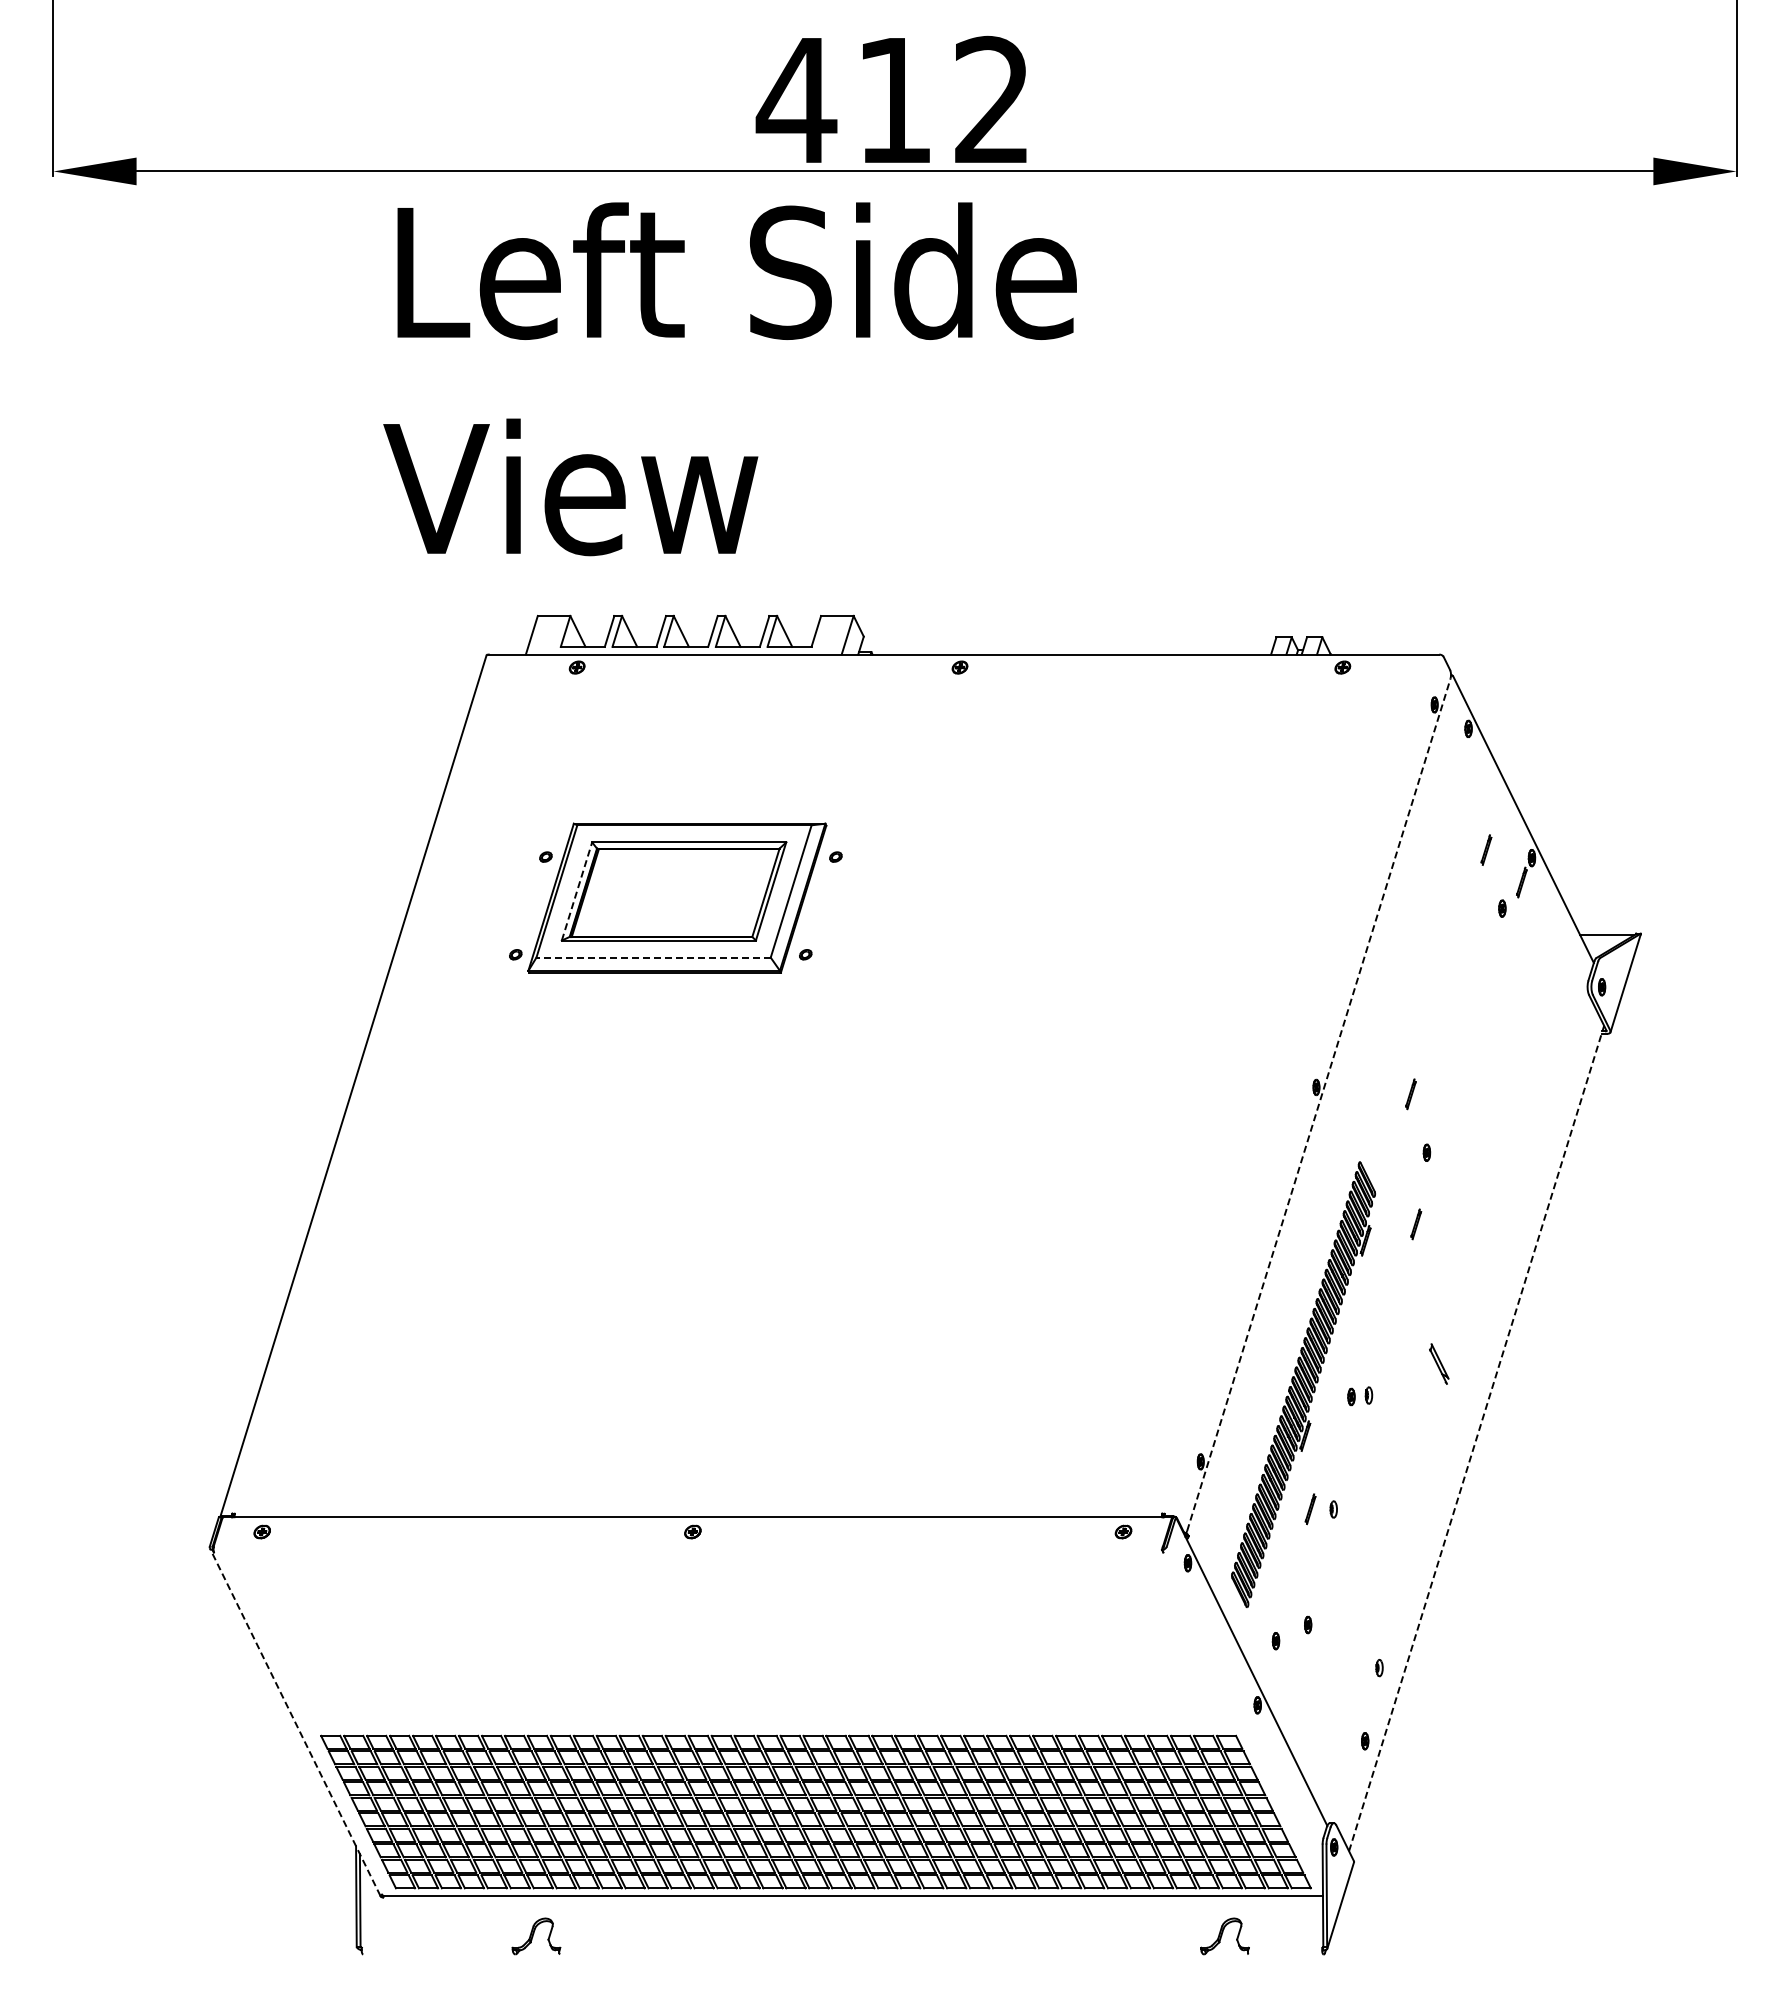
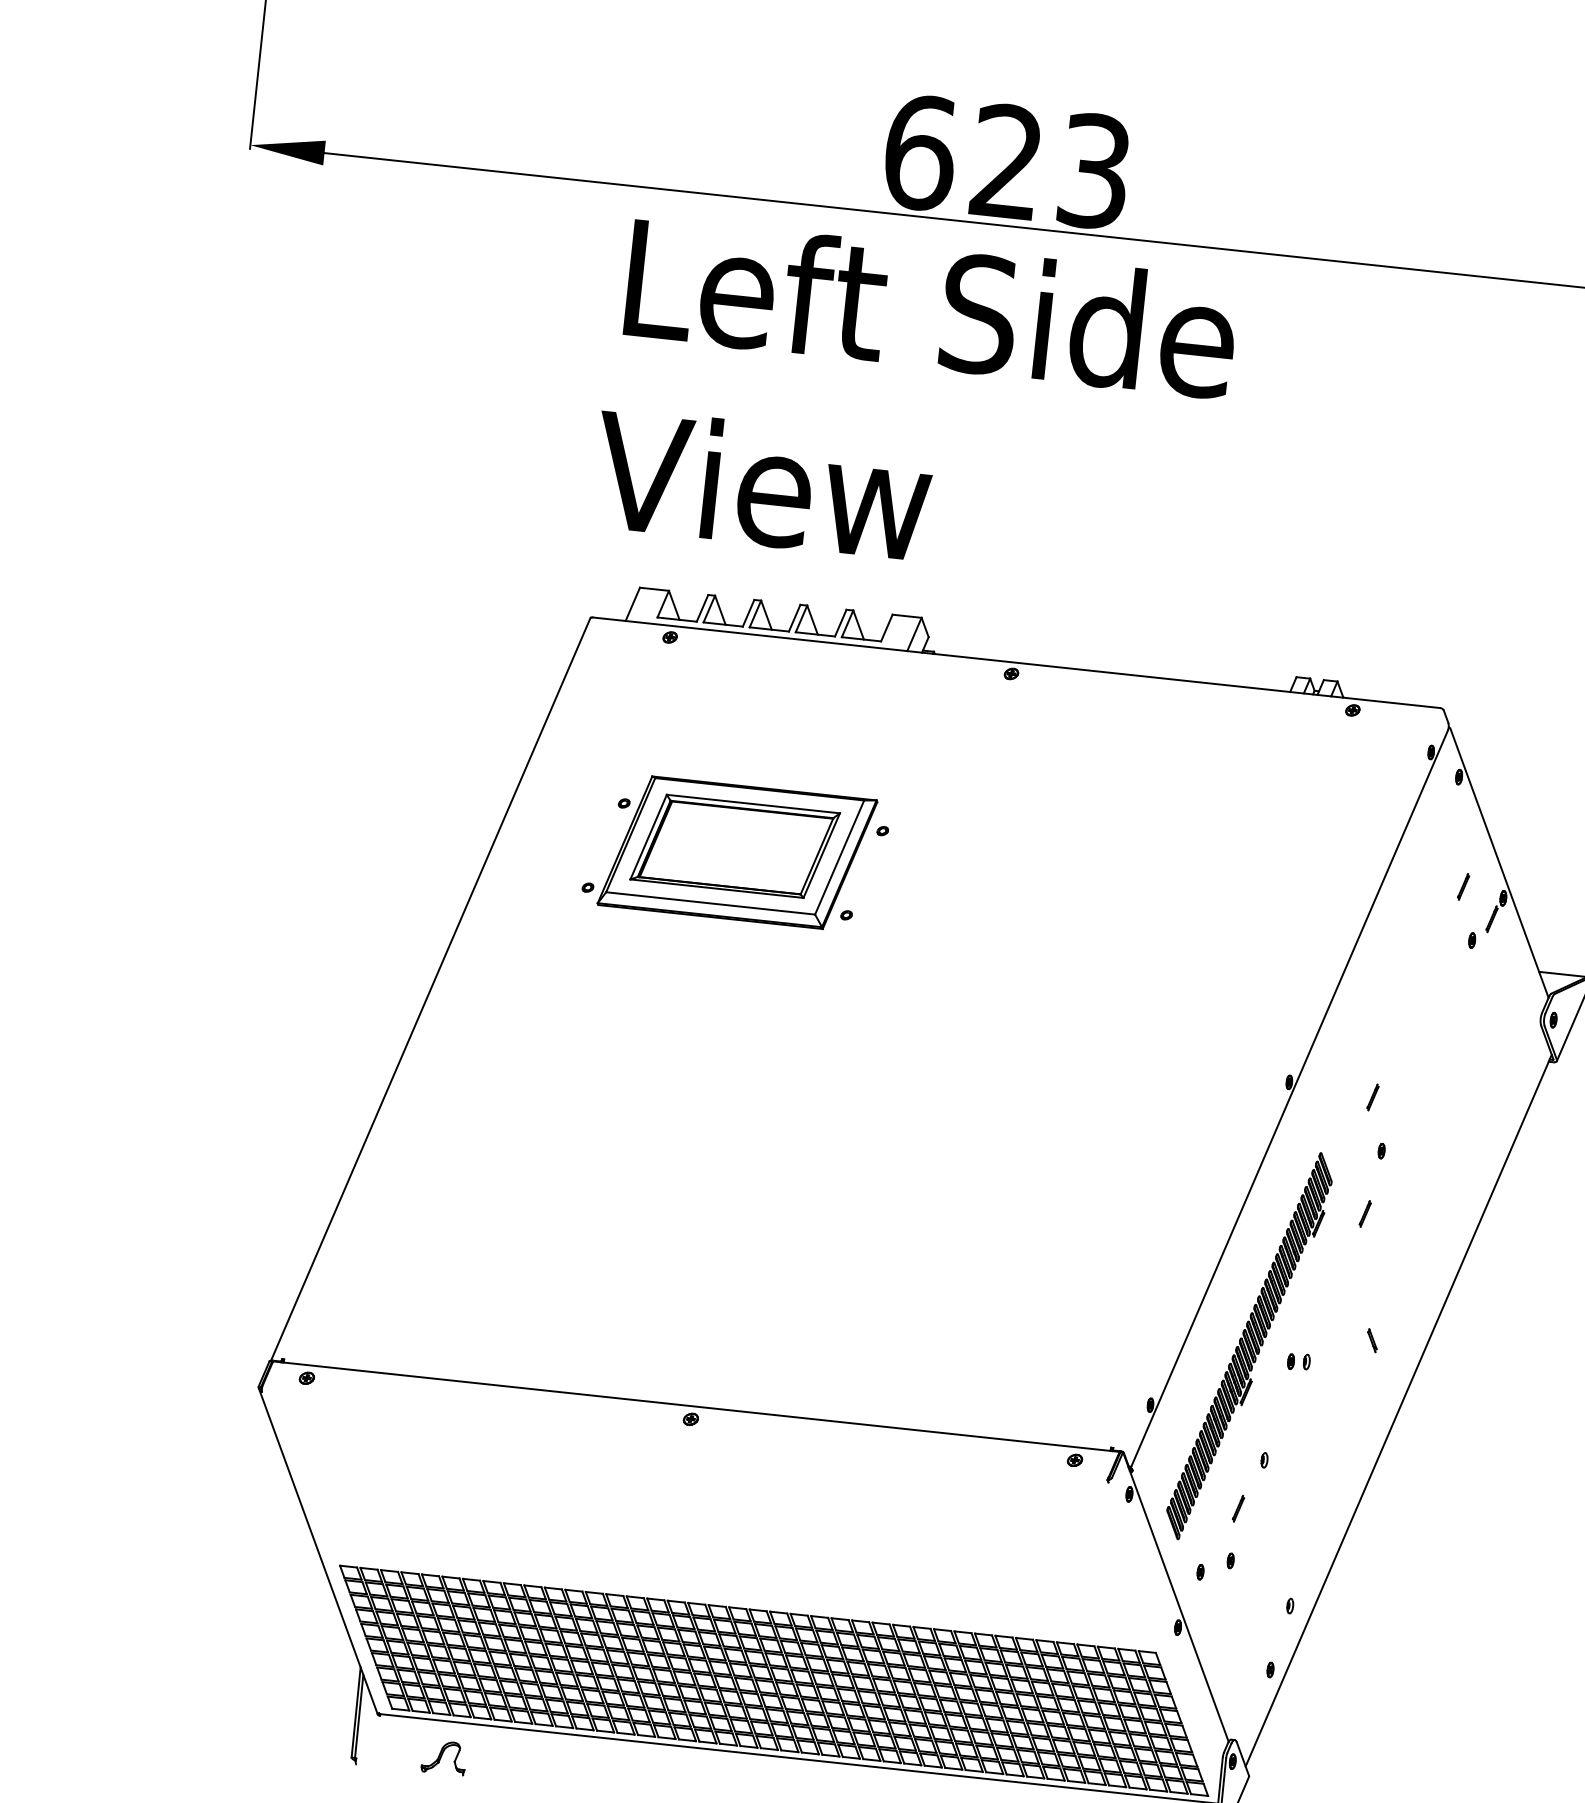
text: (892, 100) -> (1005, 161), 412 -> 623
text: (729, 379) -> (914, 403), moved
line: (577, 891) -> (649, 837), dashed -> solid
line: (653, 957) -> (710, 903), dashed -> solid
line: (1318, 1104) -> (1289, 1097), dashed -> solid
part: (1438, 1363) -> (1371, 1340), size x0.62
line: (1476, 1438) -> (1398, 1410), dashed -> solid
part: (1310, 1509) -> (1238, 1508), moved
line: (295, 1722) -> (318, 1551), dashed -> solid
part: (536, 1936) -> (444, 1757), moved

